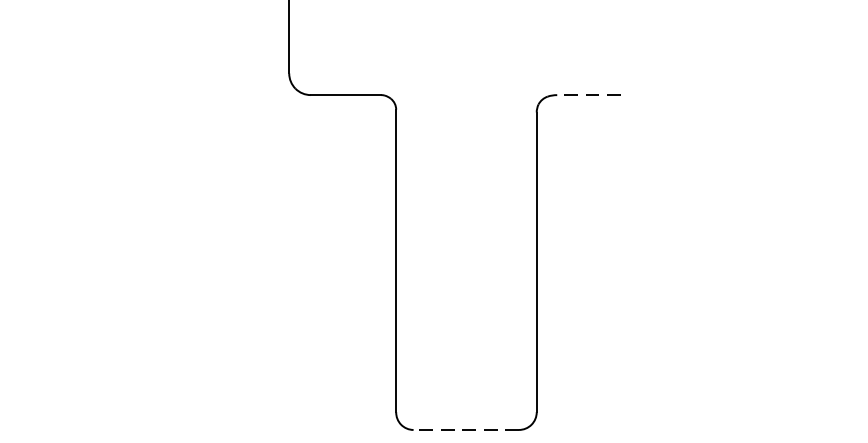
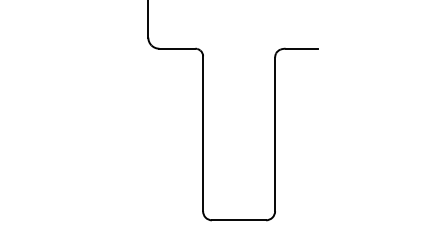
line: (588, 94) -> (301, 48), dashed -> solid
line: (465, 430) -> (238, 220), dashed -> solid

